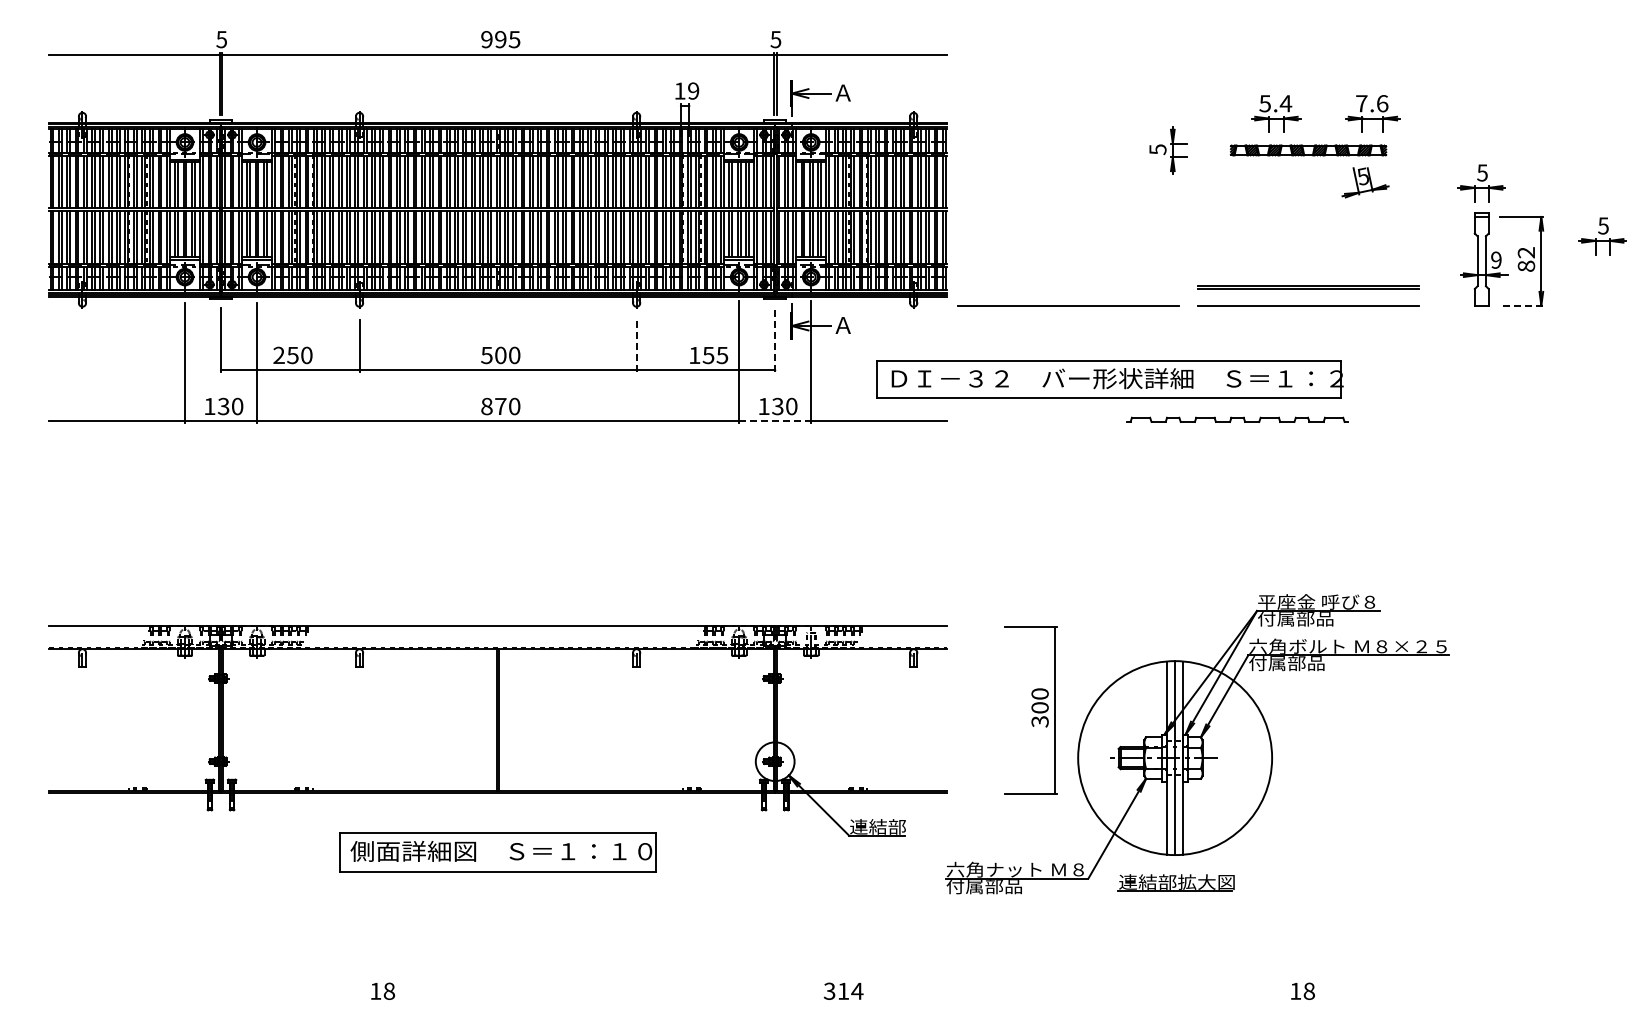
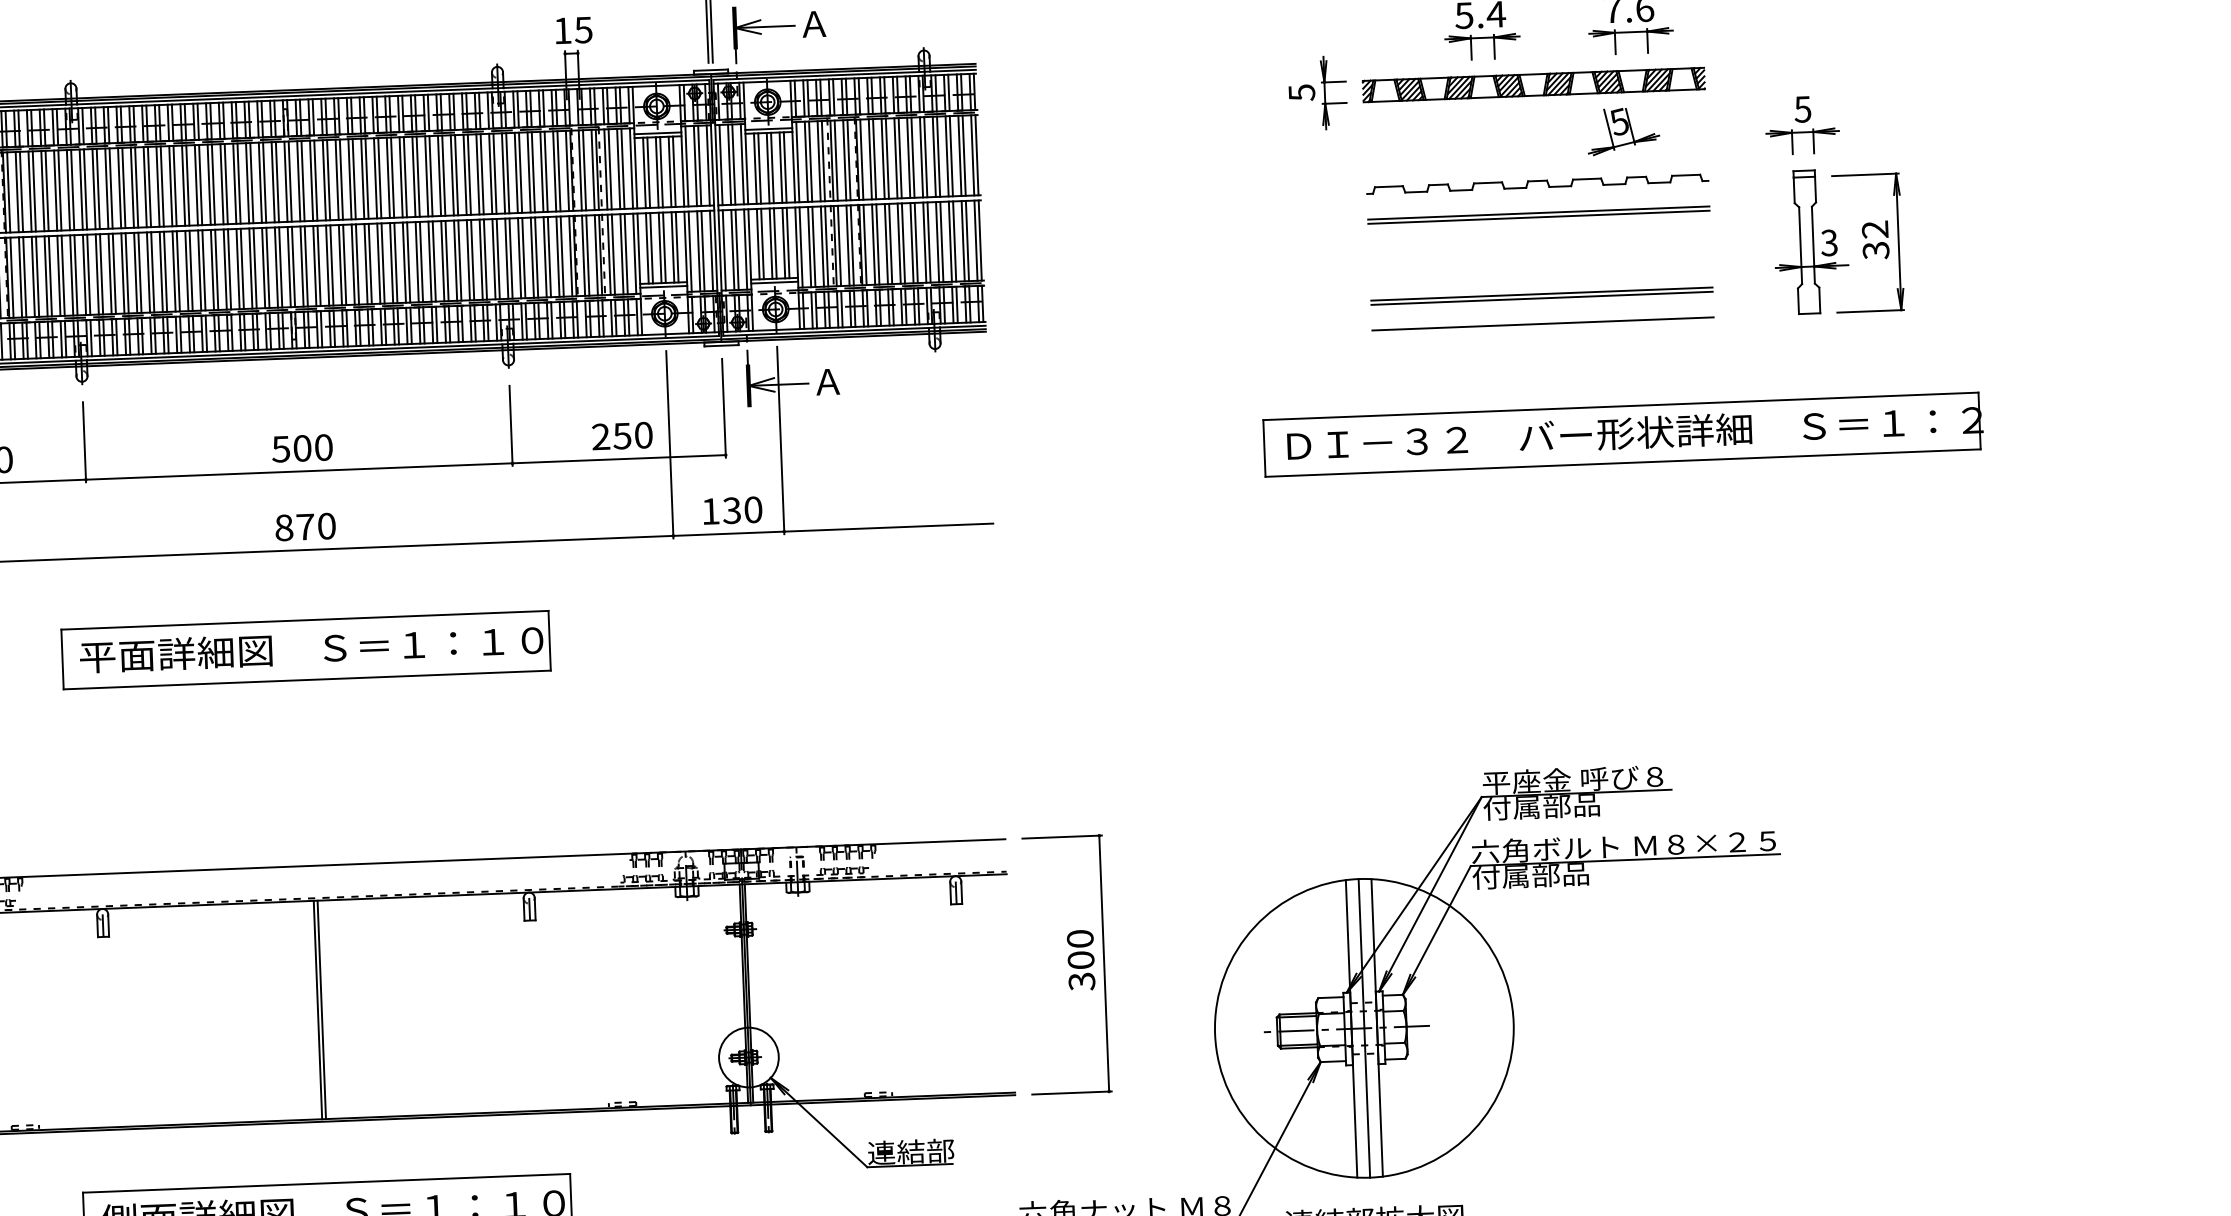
text: (693, 90) -> (583, 29), 19 -> 15
part: (1308, 150) -> (1533, 85), size x1.43
line: (1308, 234) -> (1538, 214), added
part: (1602, 236) -> (1991, 200), removed
text: (1496, 260) -> (1829, 243), 9 -> 3
text: (1525, 266) -> (1874, 250), 82 -> 32
line: (1068, 305) -> (1173, 337), removed
line: (1521, 305) -> (1870, 311), dashed -> solid
line: (775, 339) -> (724, 407), dashed -> solid
line: (636, 346) -> (510, 426), dashed -> solid
text: (708, 354) -> (622, 434), 155 -> 250
part: (1109, 379) -> (1622, 434), moved
part: (1237, 419) -> (1537, 183), moved
line: (775, 421) -> (729, 533), dashed -> solid
part: (497, 486) -> (305, 650), added
part: (1030, 710) -> (1066, 964), moved

